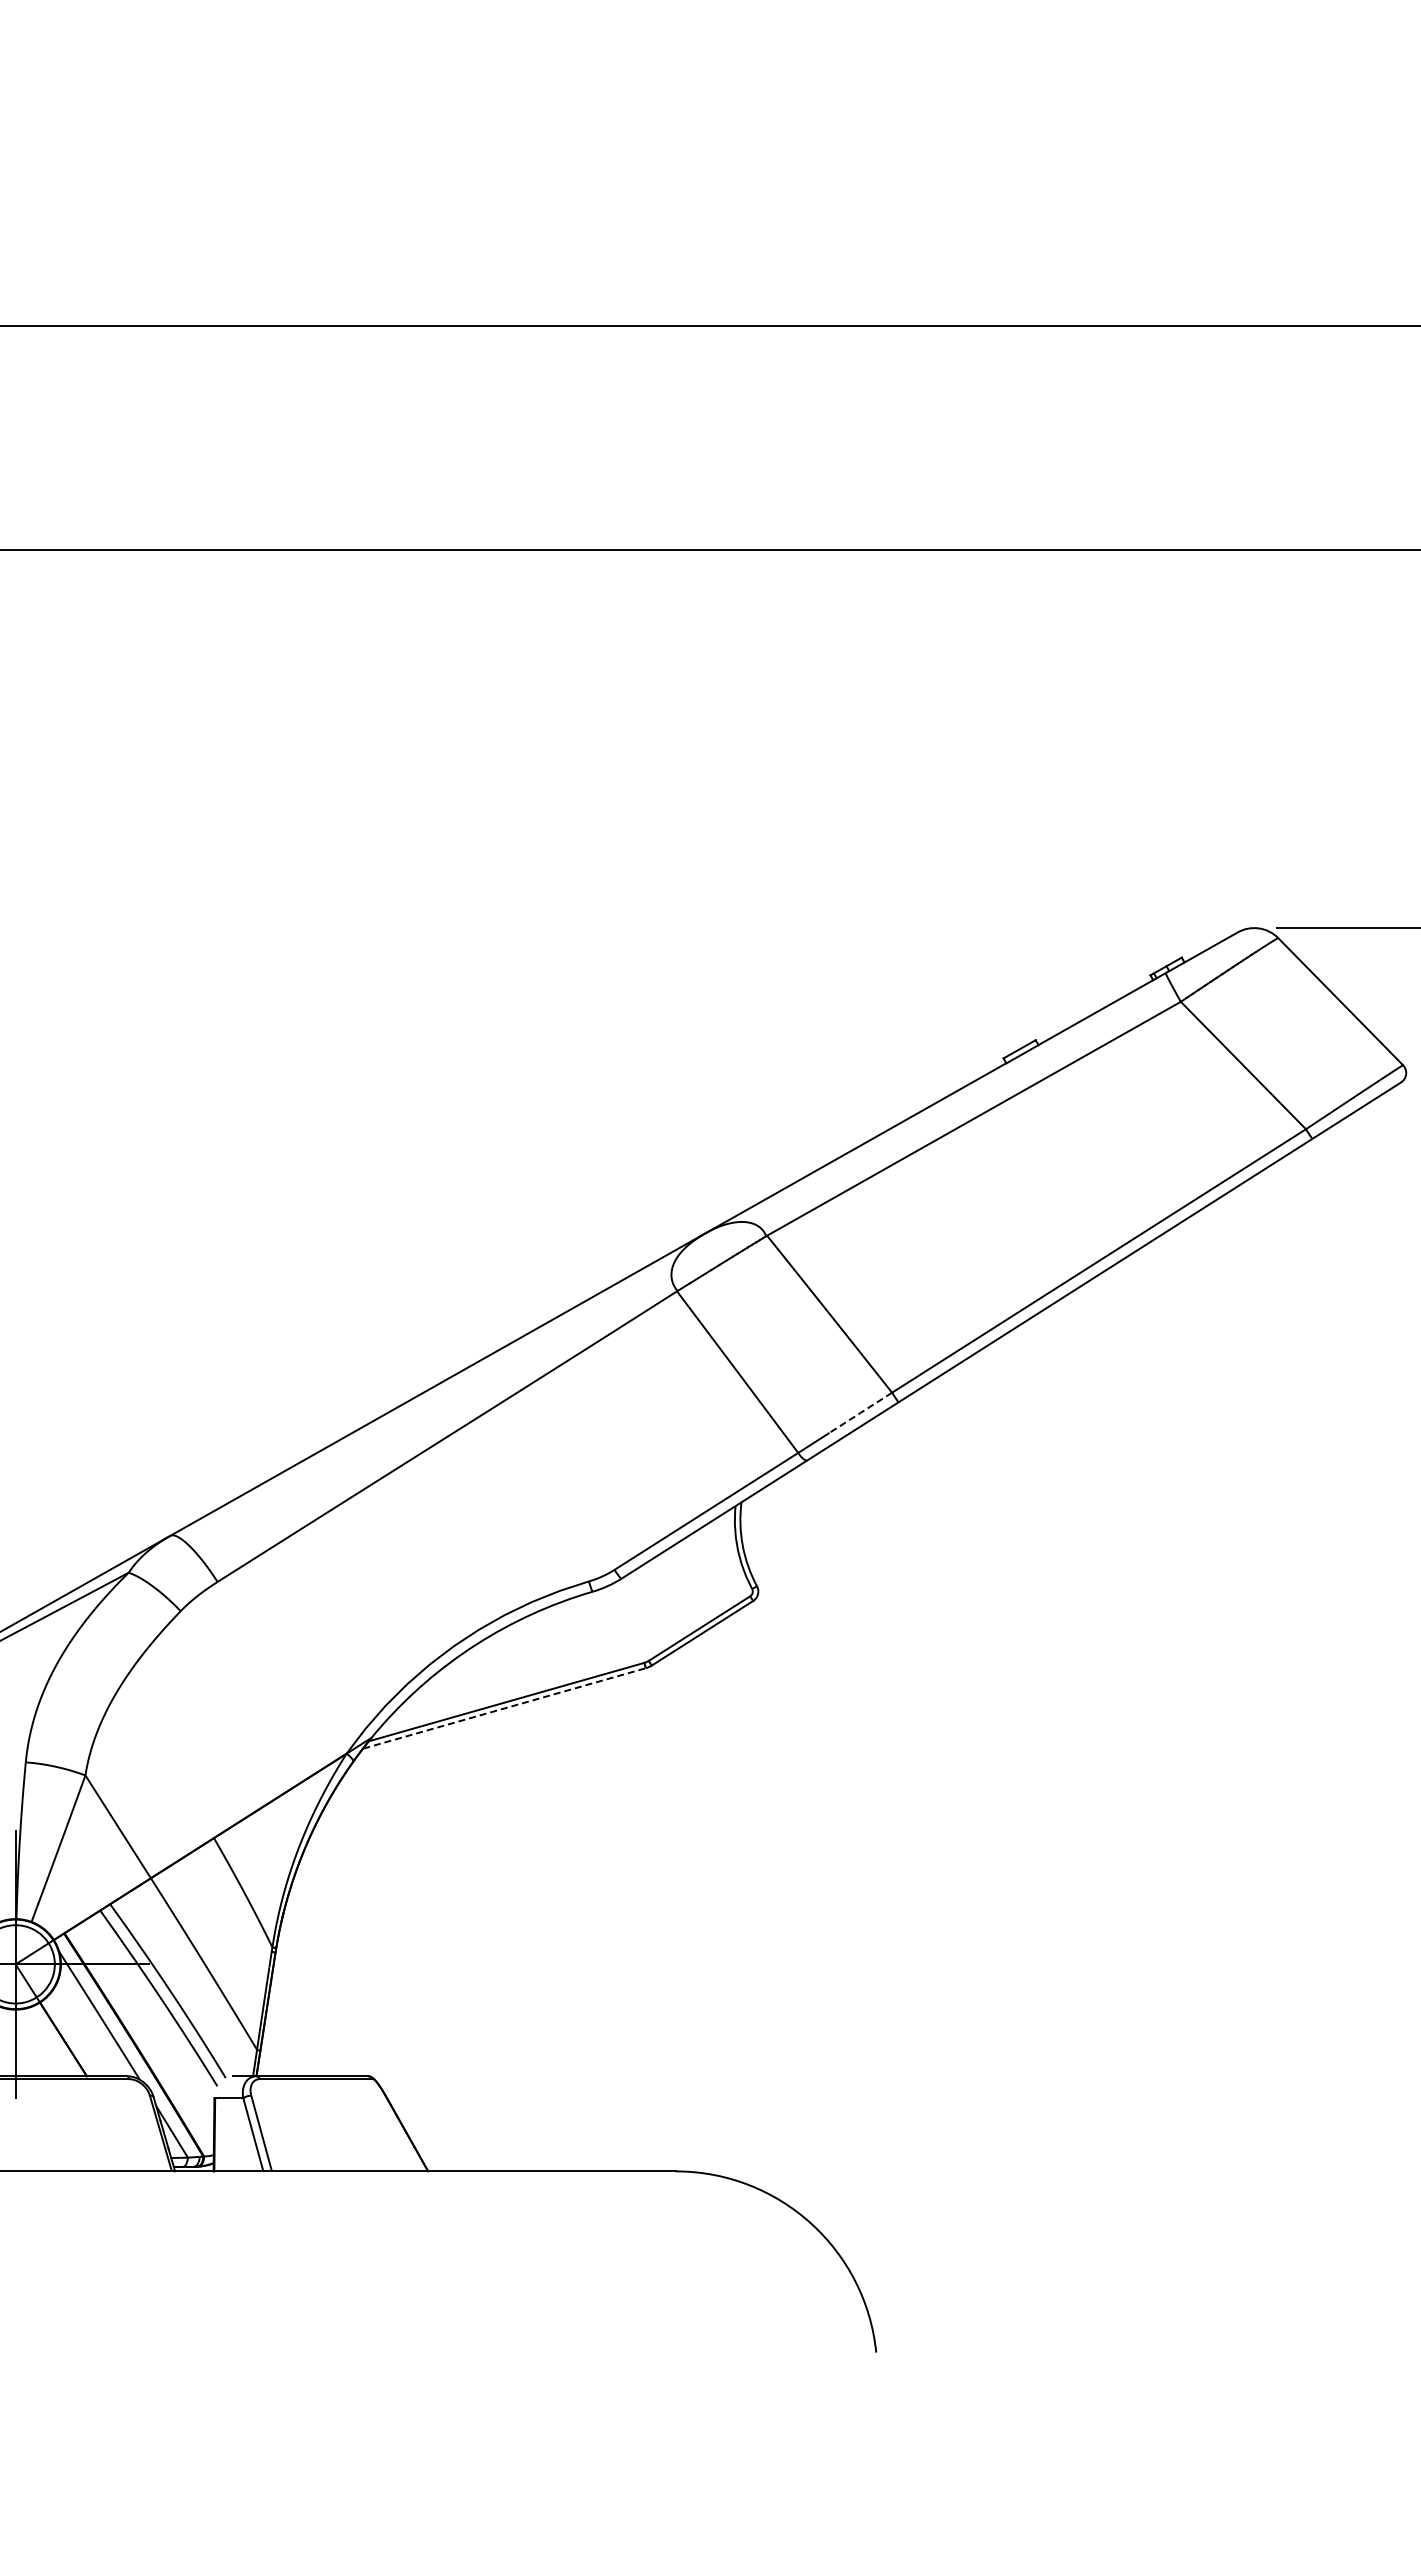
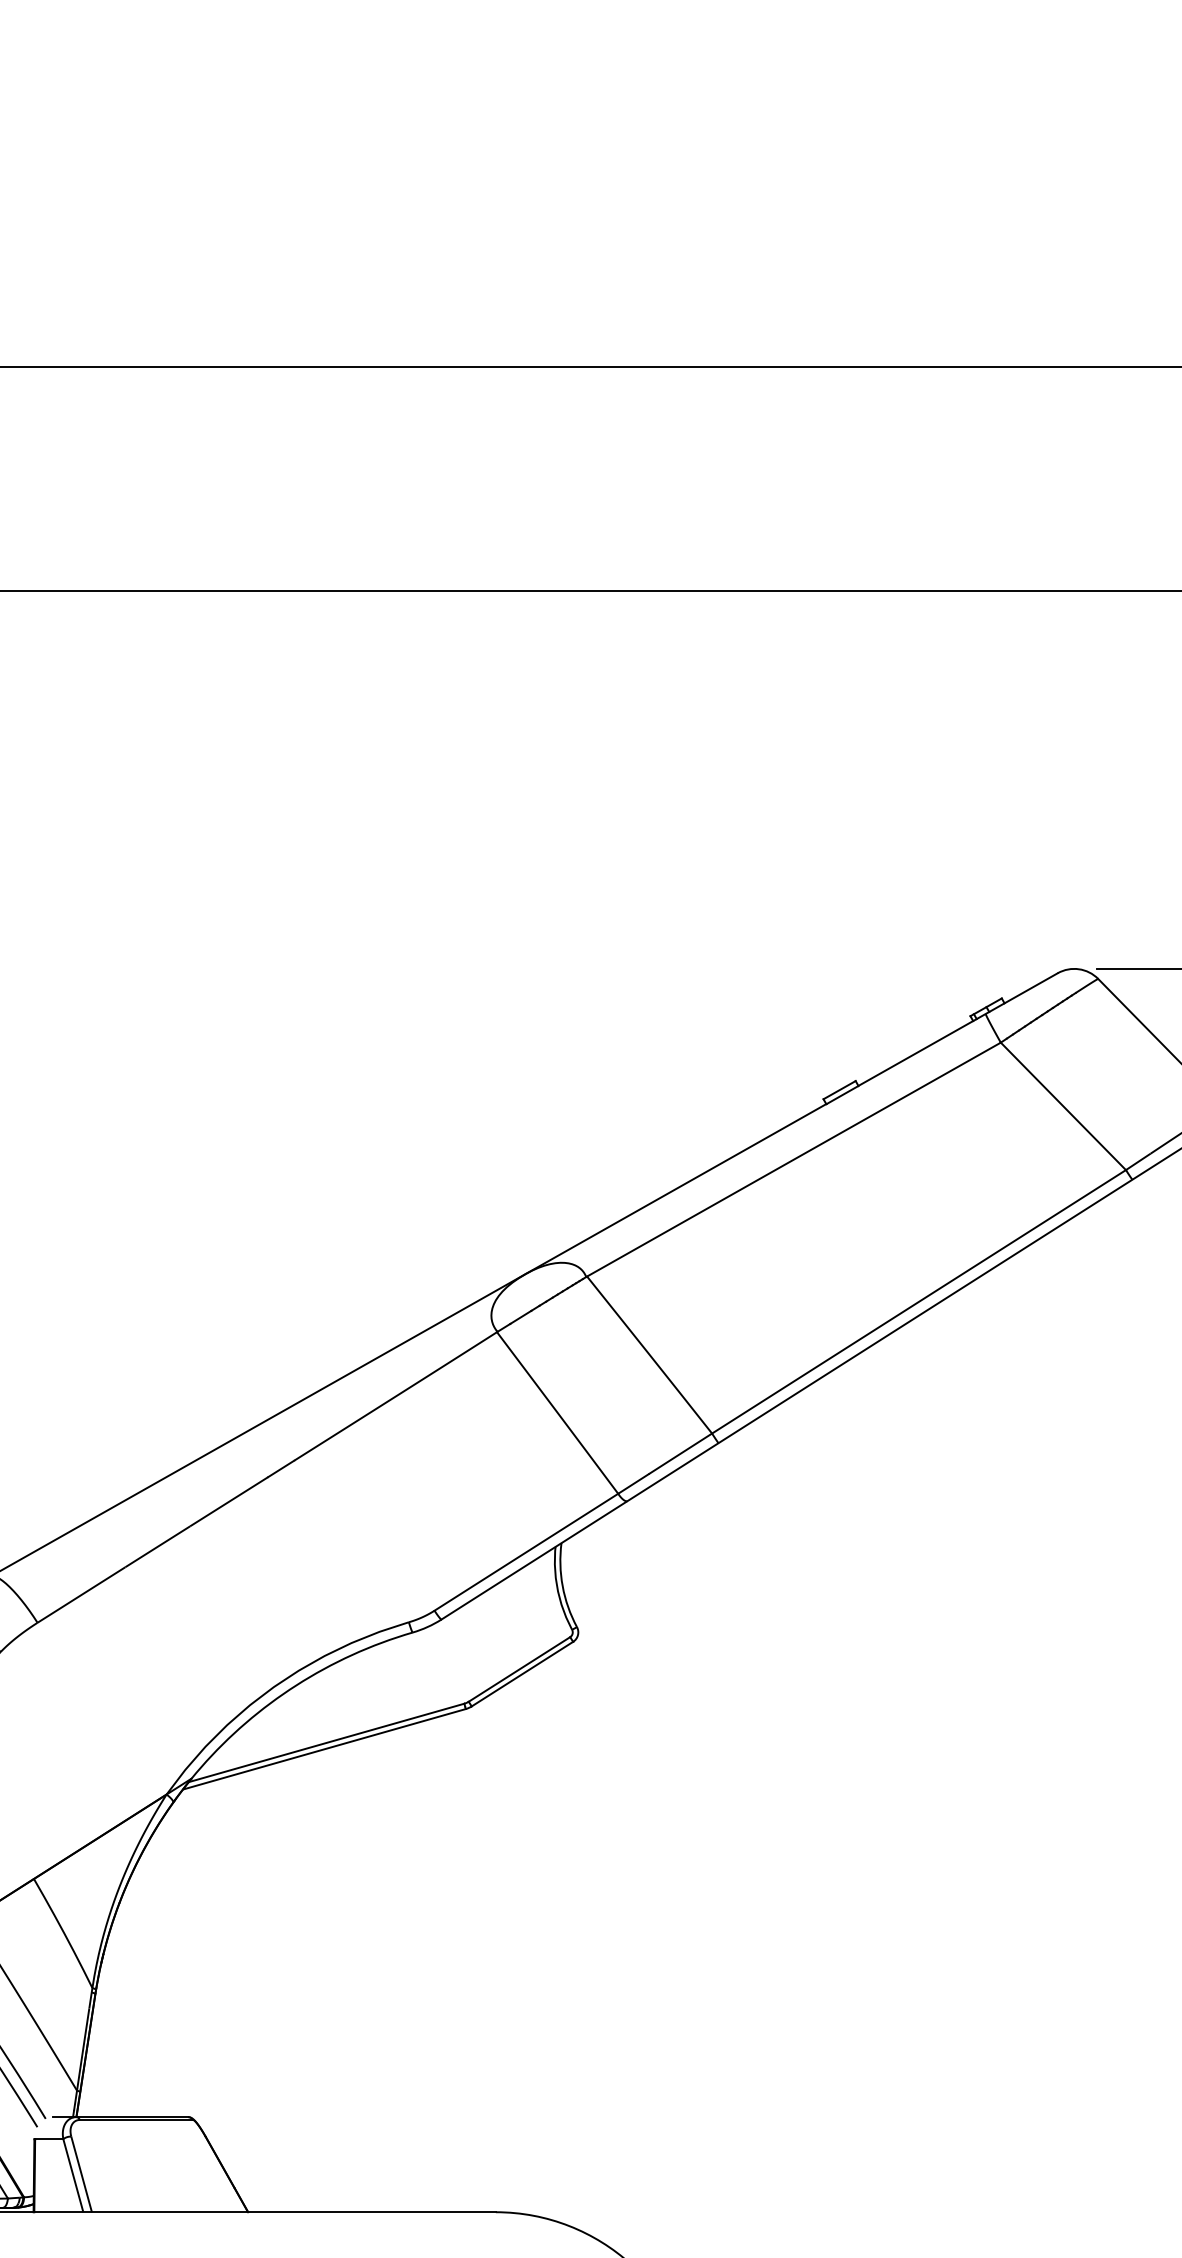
line: (860, 1413) -> (680, 1454), dashed -> solid
line: (504, 1708) -> (324, 1749), dashed -> solid

